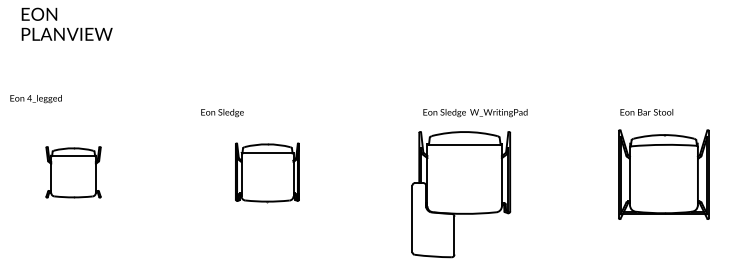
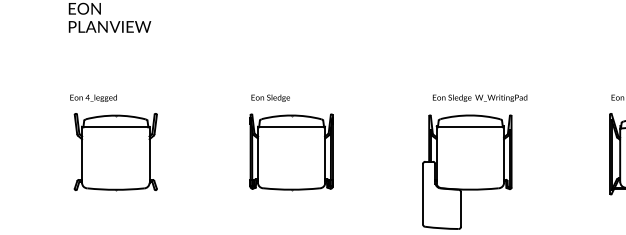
text: (35, 99) -> (93, 98), moved
text: (222, 113) -> (270, 98), moved
part: (73, 172) -> (115, 152), size x1.67
part: (267, 172) -> (291, 152), size x1.43

